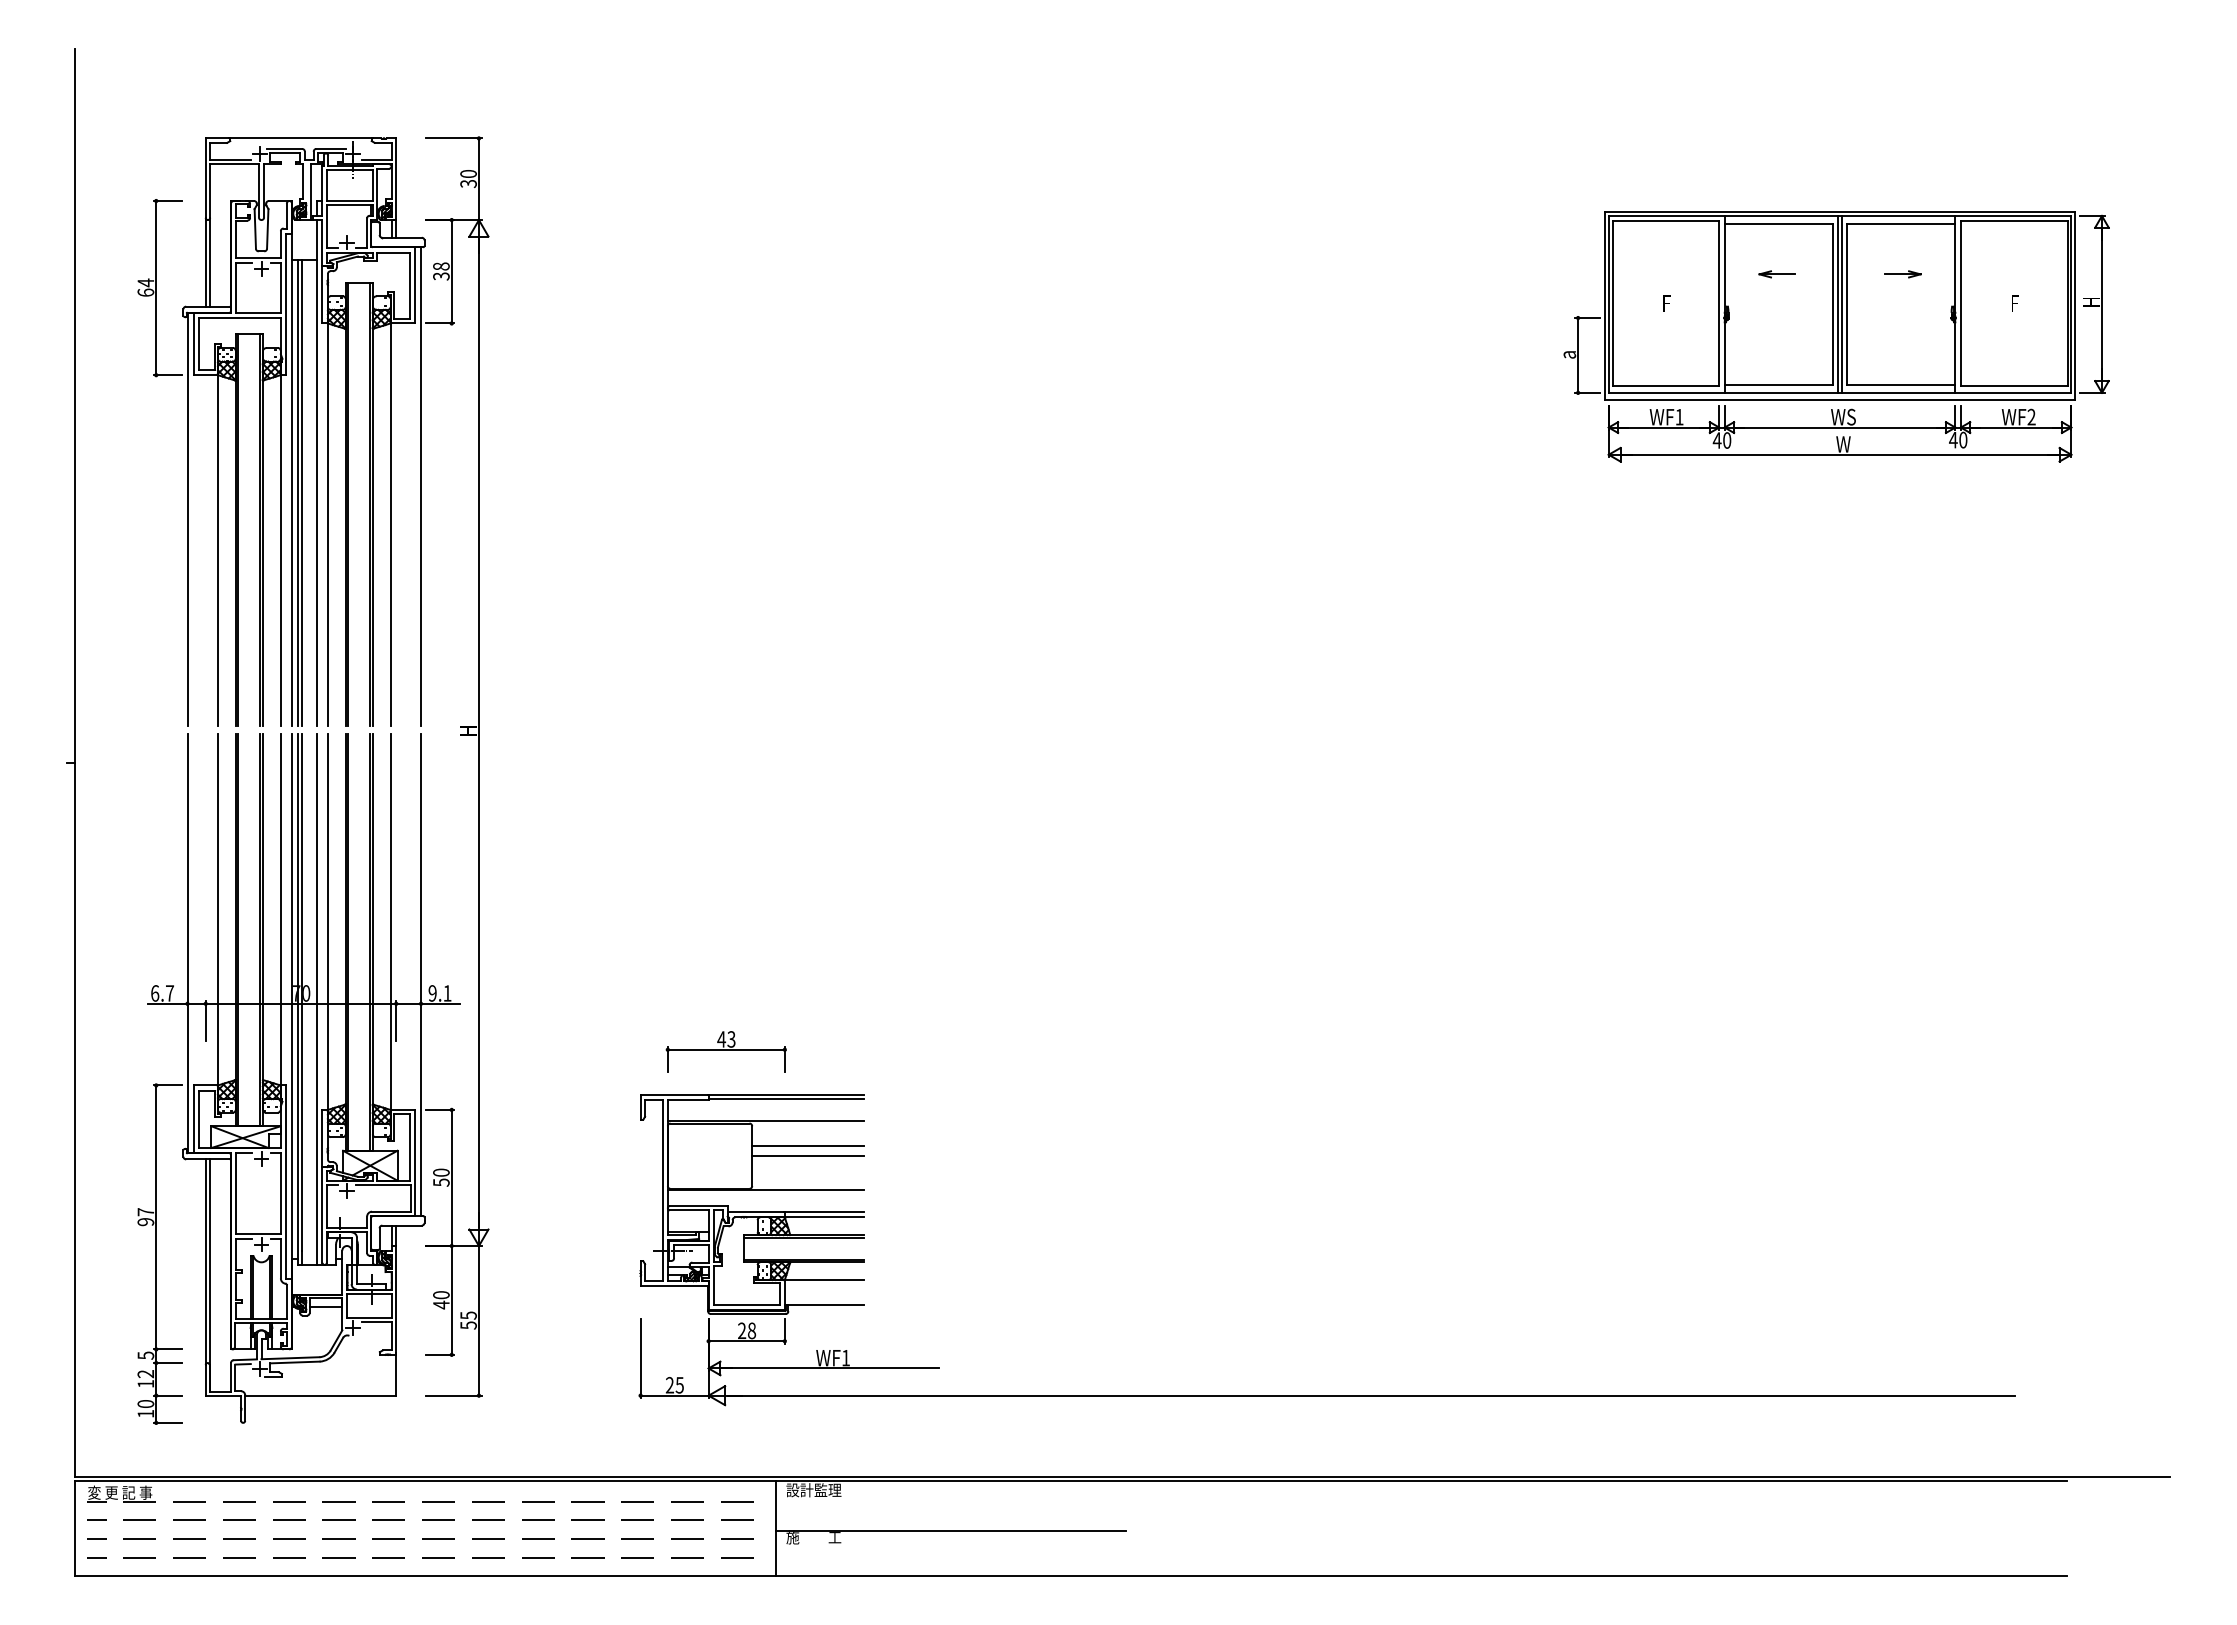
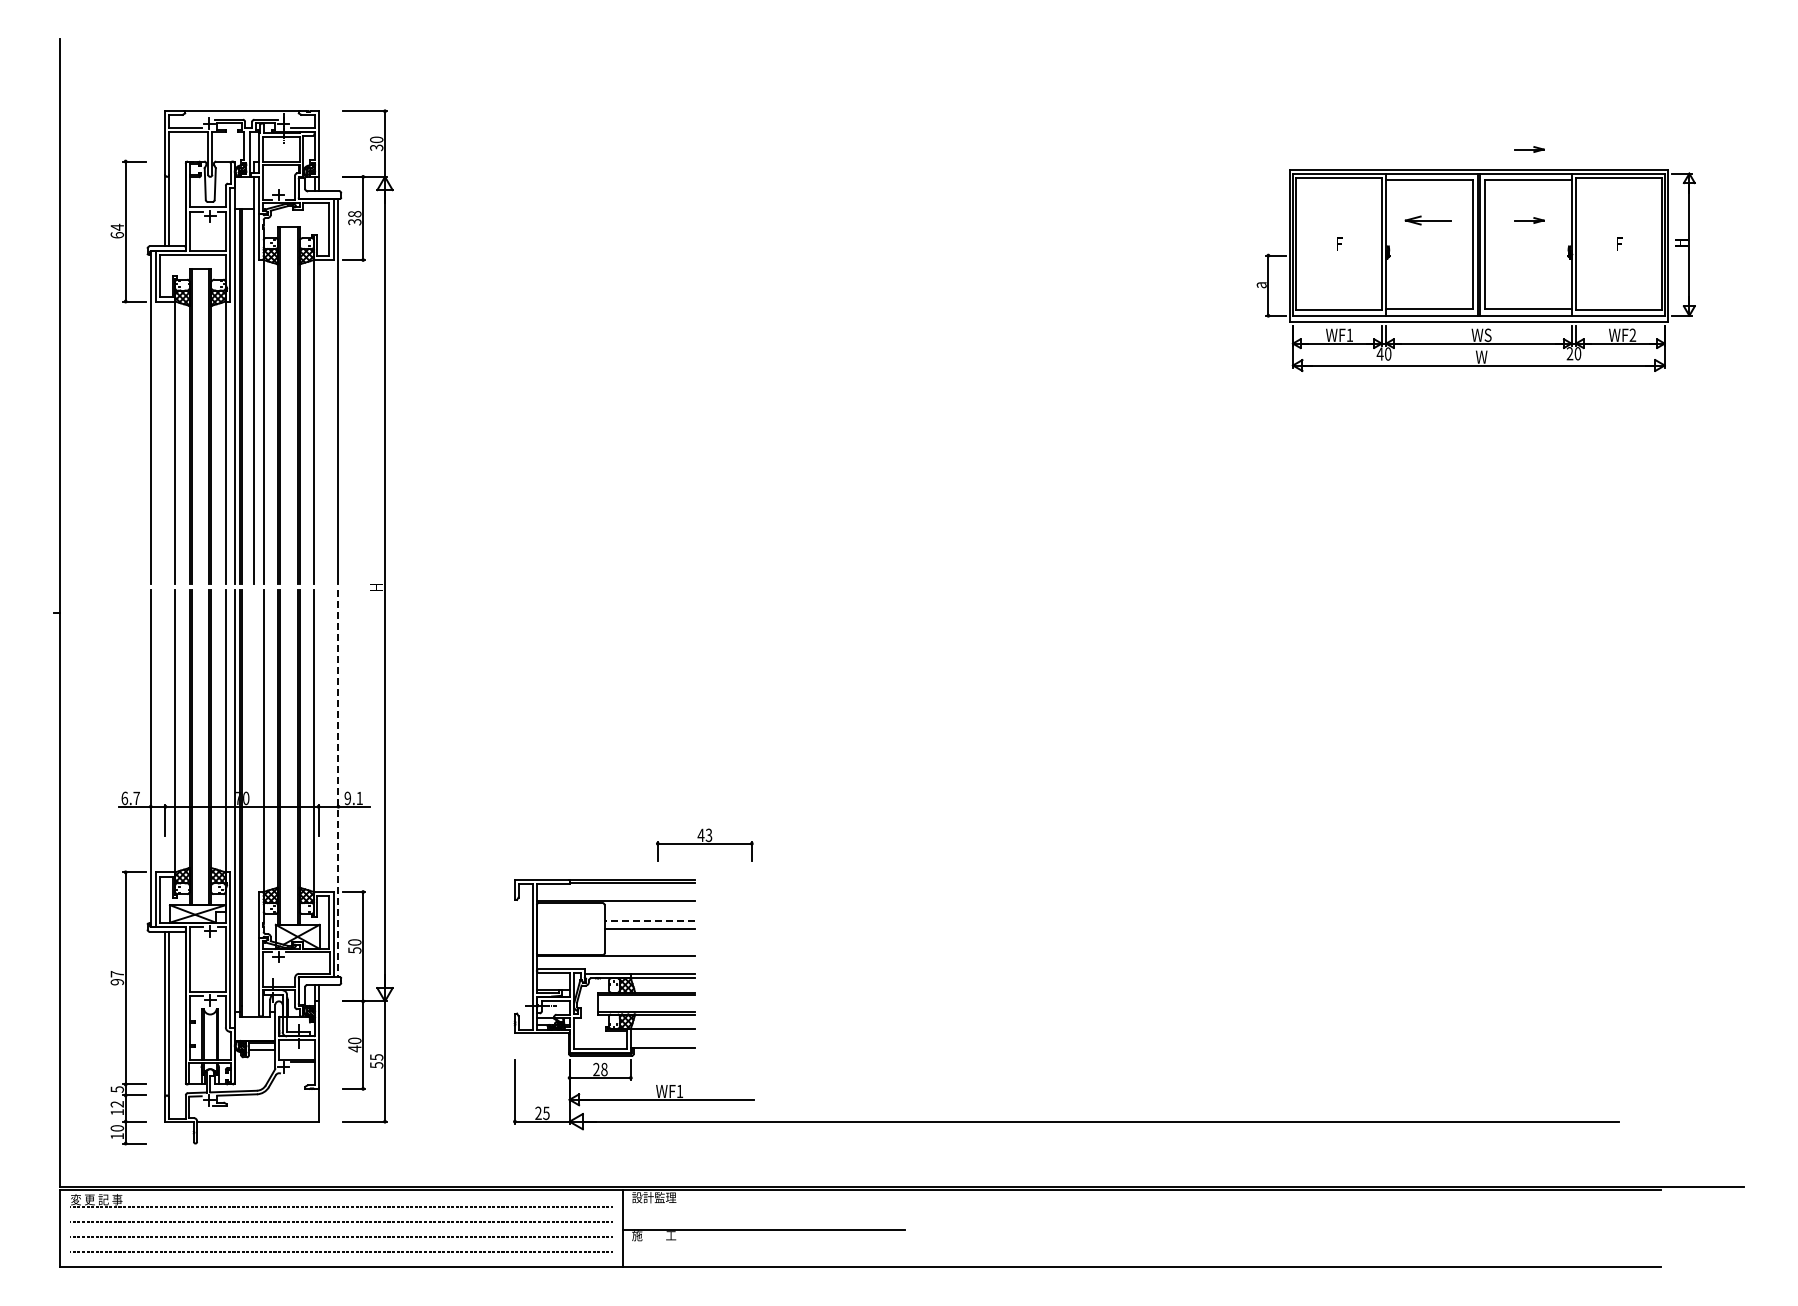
part: (1903, 185) -> (1529, 149), added
part: (1776, 274) -> (1427, 220), size x1.6
text: (1952, 439) -> (1569, 353), 40 -> 20
line: (421, 974) -> (338, 783), solid -> dashed
line: (316, 999) -> (254, 803), removed
part: (725, 1050) -> (704, 844), moved
line: (808, 1146) -> (649, 921), solid -> dashed

